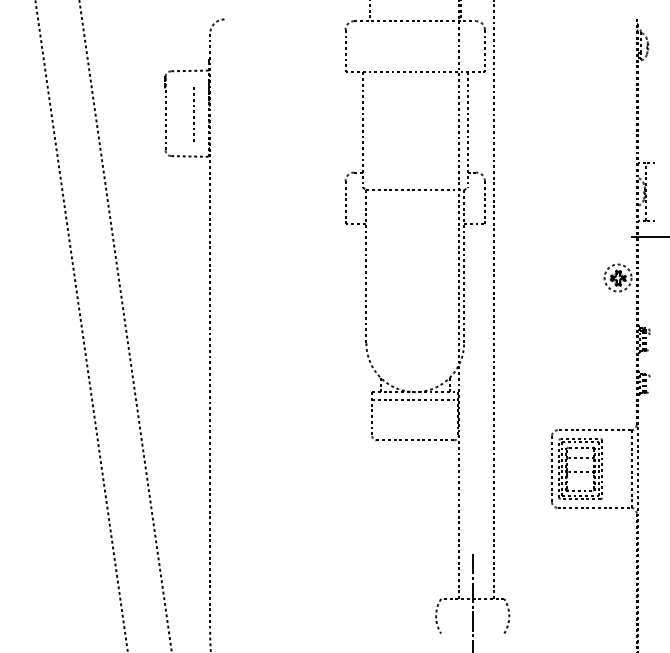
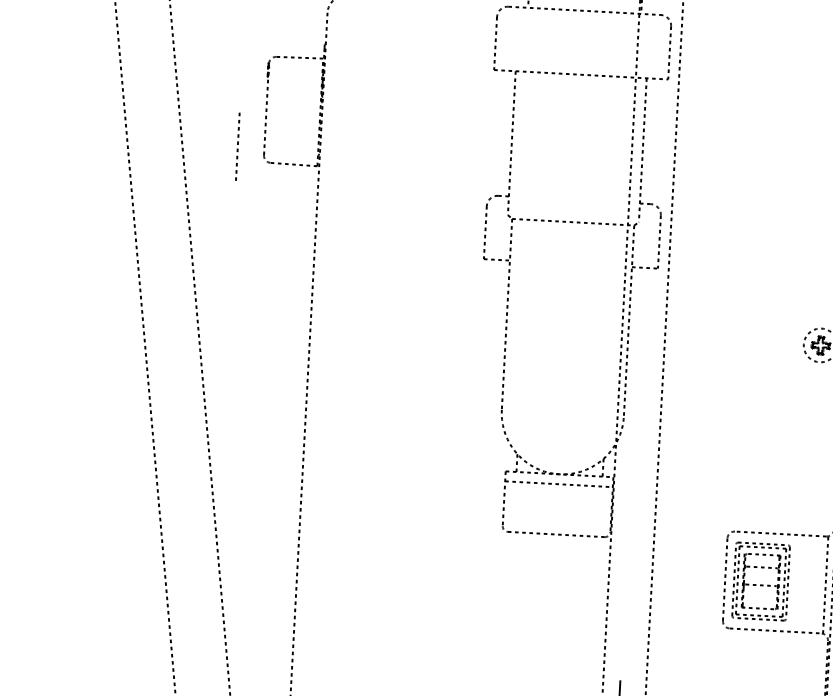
line: (193, 112) -> (236, 144), moved

